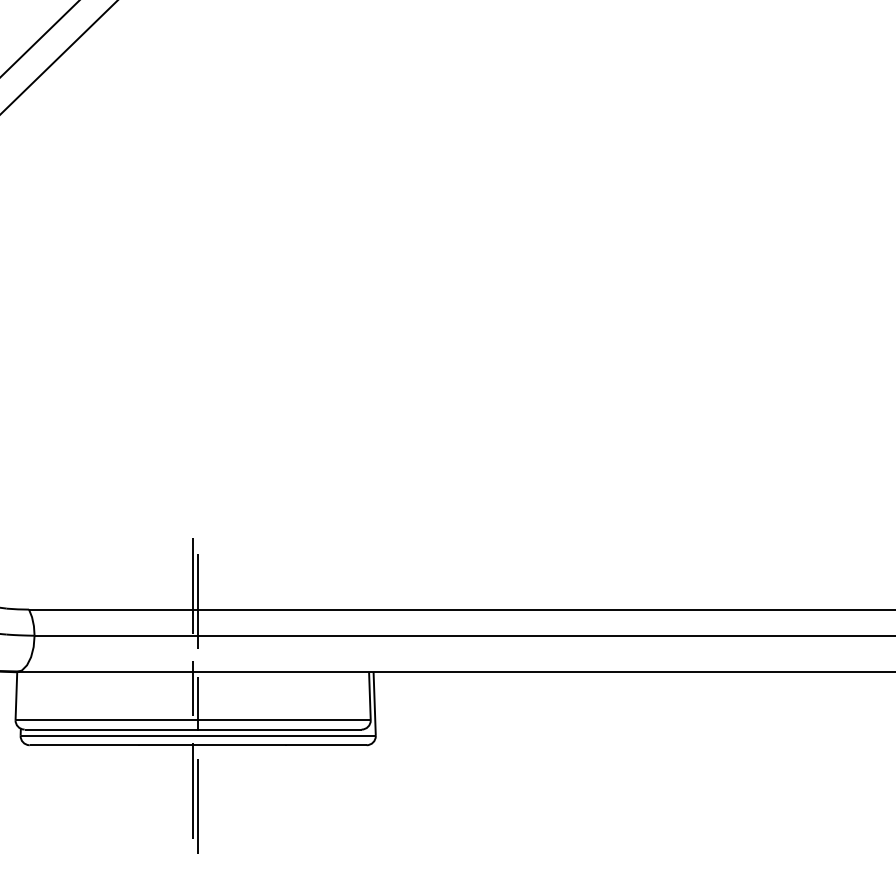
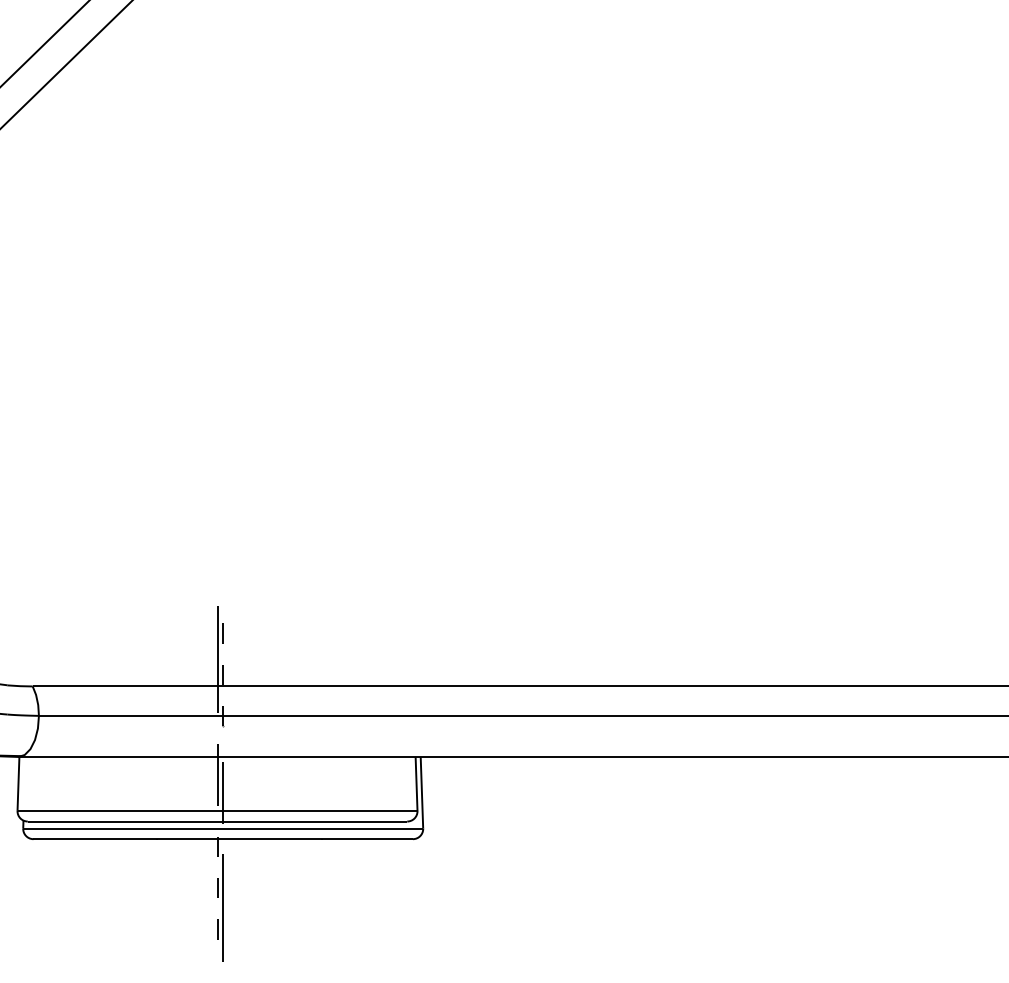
line: (198, 601) -> (223, 677), solid -> dashed
line: (193, 791) -> (217, 891), solid -> dashed

